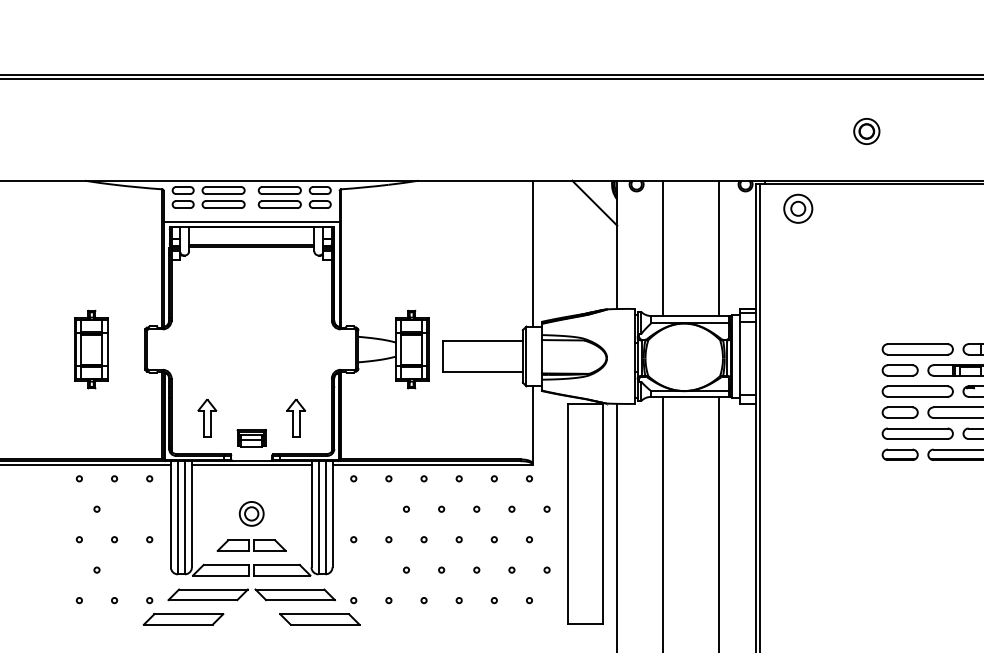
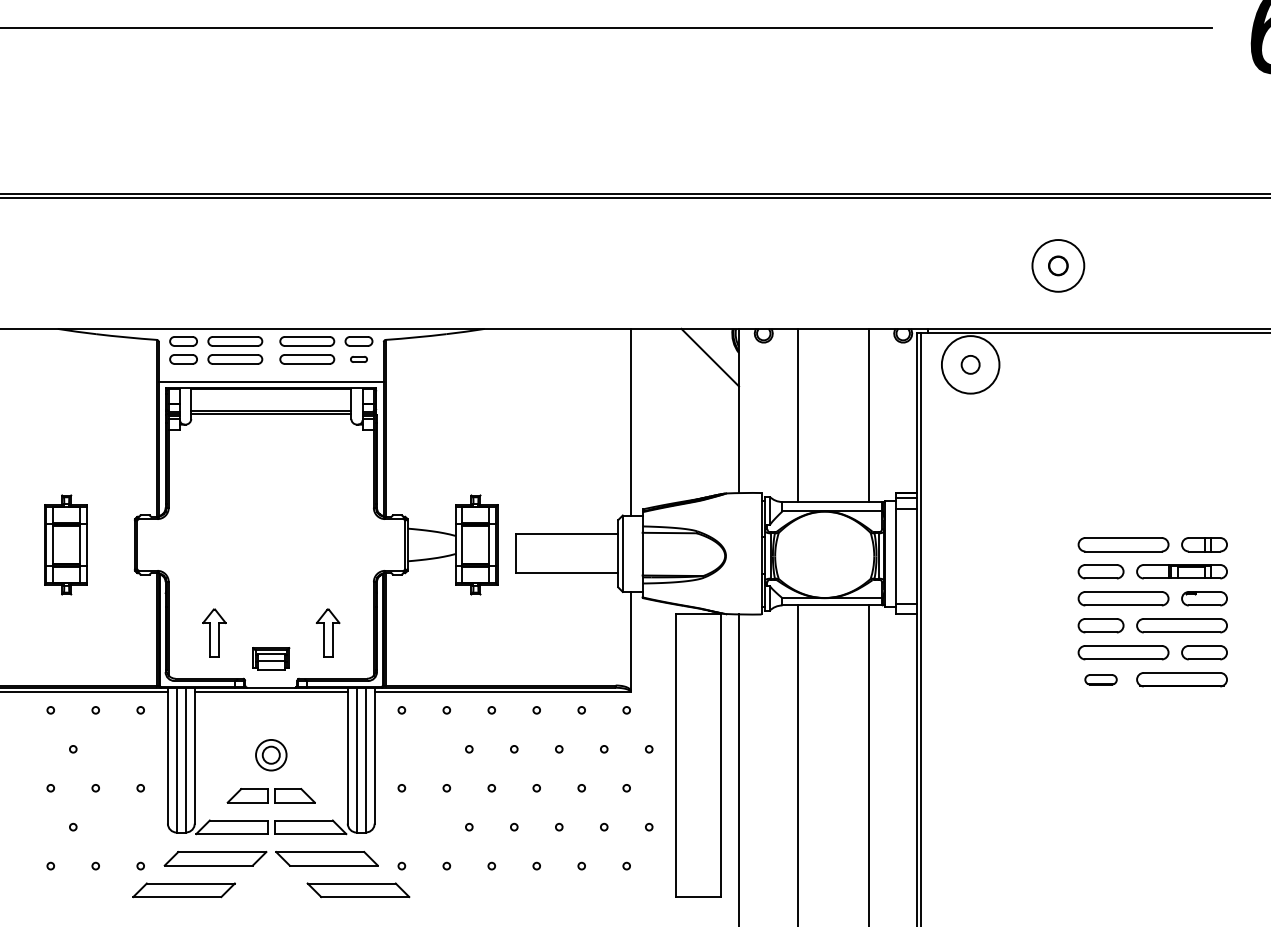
circle: (866, 131) -> (1058, 265), size x1.6
part: (319, 204) -> (358, 359), size x0.6
circle: (798, 208) -> (970, 364), size x1.6
part: (899, 454) -> (1100, 679), size x0.7

